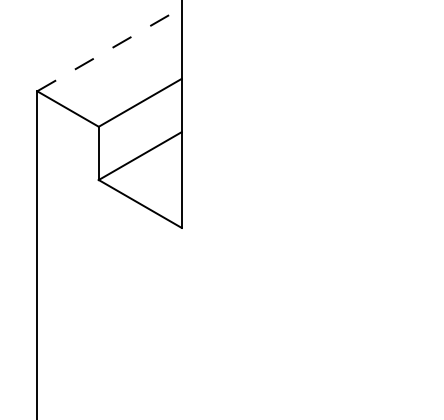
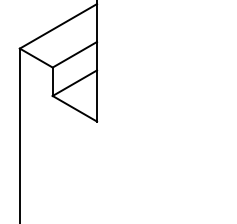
line: (109, 49) -> (58, 26), dashed -> solid

